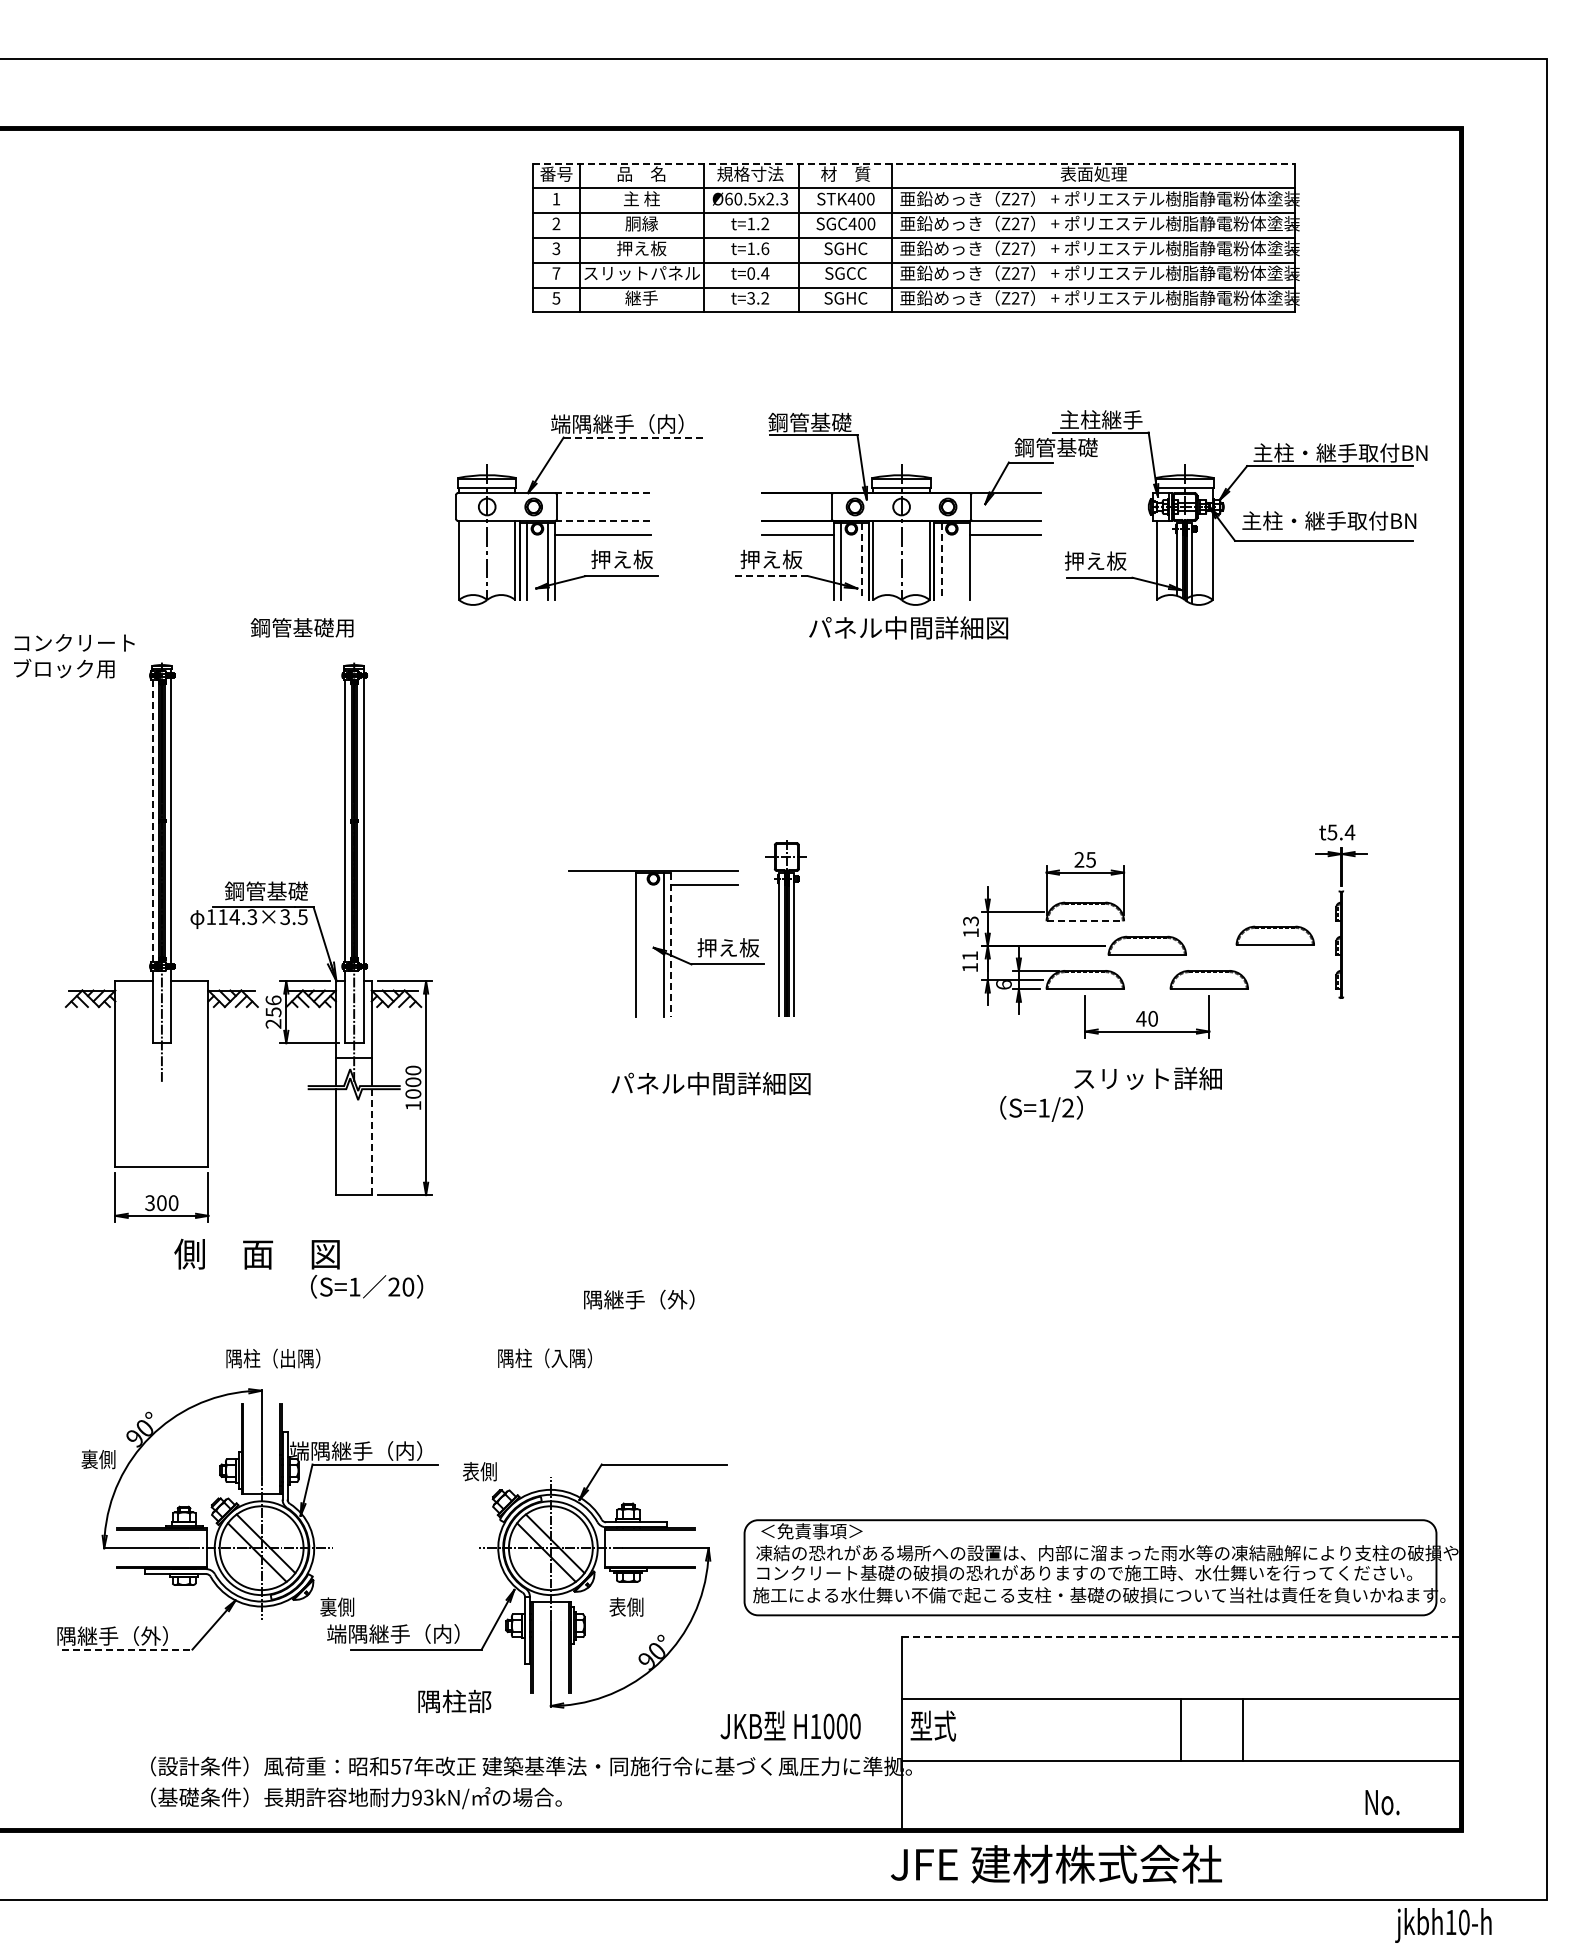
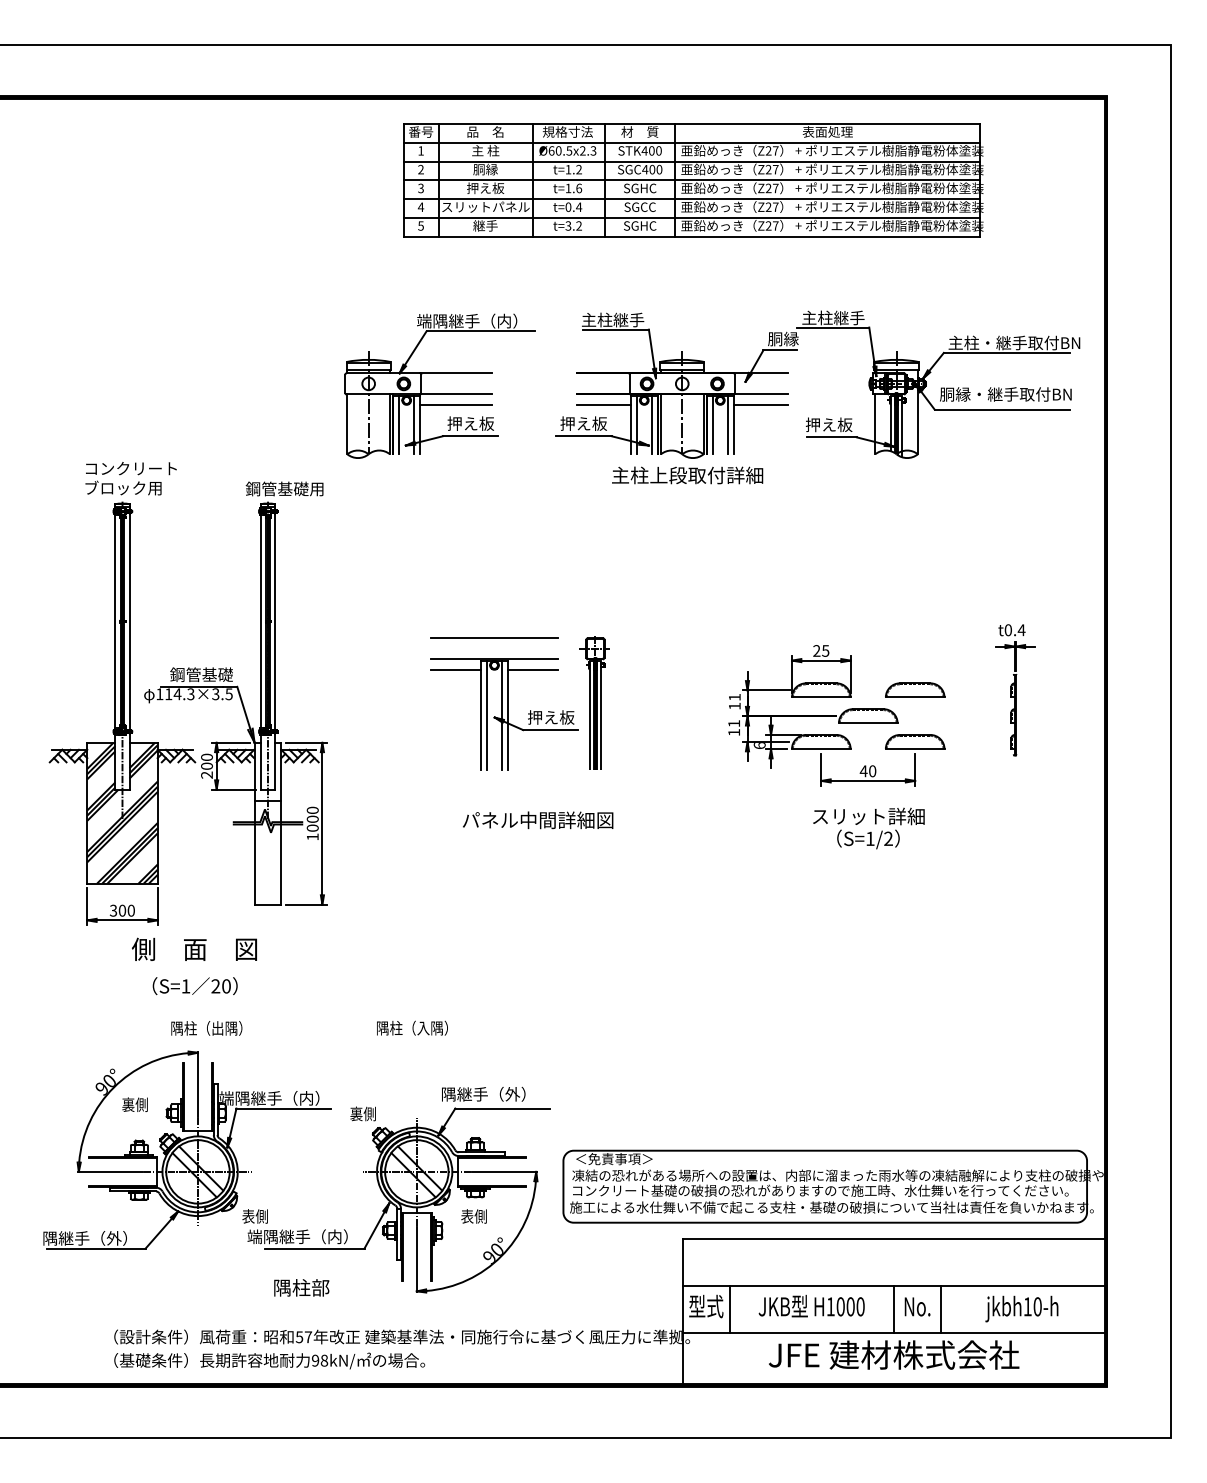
line: (914, 163) -> (692, 123), dashed -> solid
text: (556, 273) -> (421, 207), 7 -> 4
text: (809, 422) -> (612, 319), 鋼管基礎 -> 主柱継手
line: (635, 437) -> (480, 331), dashed -> solid
text: (1055, 447) -> (798, 338), 鋼管基礎 -> 胴縁
line: (602, 493) -> (455, 373), dashed -> solid
line: (602, 520) -> (455, 394), dashed -> solid
text: (1262, 520) -> (955, 394), 主柱・継手取付BN -> 胴縁・継手取付BN
line: (962, 561) -> (728, 425), added
line: (861, 562) -> (651, 425), dashed -> solid
line: (941, 562) -> (712, 425), dashed -> solid
line: (771, 576) -> (583, 436), dashed -> solid
text: (301, 627) -> (284, 488), moved
text: (908, 627) -> (687, 475), パネル中間詳細図 -> 主柱上段取付詳細
text: (74, 656) -> (131, 478), moved
line: (152, 821) -> (115, 621), dashed -> solid
text: (1332, 832) -> (1008, 630), t5.4 -> t0.4
line: (653, 842) -> (494, 637), added
line: (602, 884) -> (455, 669), added
text: (970, 921) -> (734, 697), 13 -> 11
line: (1085, 921) -> (821, 697), dashed -> solid
part: (1274, 935) -> (914, 690), moved
line: (643, 945) -> (486, 715), added
line: (671, 945) -> (508, 715), dashed -> solid
text: (273, 1006) -> (206, 761), 256 -> 200
hatch: (161, 1074) -> (122, 813), added
text: (1041, 1108) -> (868, 839), moved
line: (371, 1142) -> (281, 864), dashed -> solid
text: (367, 1286) -> (195, 985), moved
text: (639, 1299) -> (483, 1094), moved
text: (98, 1459) -> (135, 1104), moved
text: (470, 1472) -> (356, 1114), 表側 -> 裏側
text: (328, 1607) -> (248, 1216), 裏側 -> 表側
line: (1181, 1636) -> (894, 1238), dashed -> solid
line: (127, 1649) -> (96, 1248), dashed -> solid
text: (454, 1701) -> (301, 1287), moved
text: (790, 1725) -> (811, 1306), moved
line: (964, 1729) -> (729, 1309), added
text: (428, 1797) -> (324, 1360), 93kN/ -> 98kN/
text: (1382, 1802) -> (917, 1306), moved
text: (1056, 1863) -> (894, 1354), moved
text: (1443, 1925) -> (1022, 1309), moved

